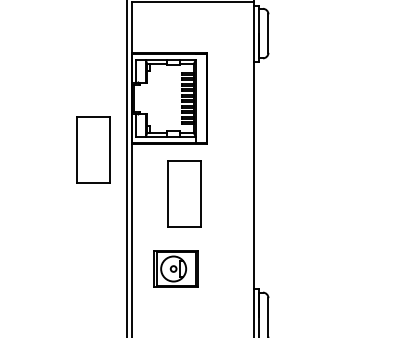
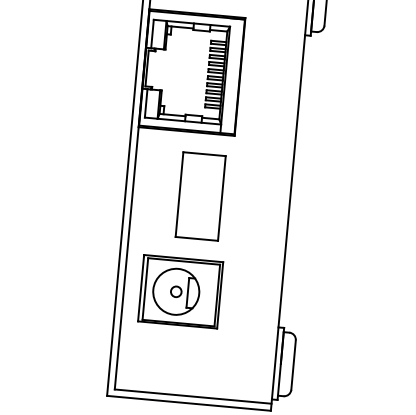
part: (93, 149) -> (88, 129), removed
part: (175, 268) -> (179, 291), size x1.43

